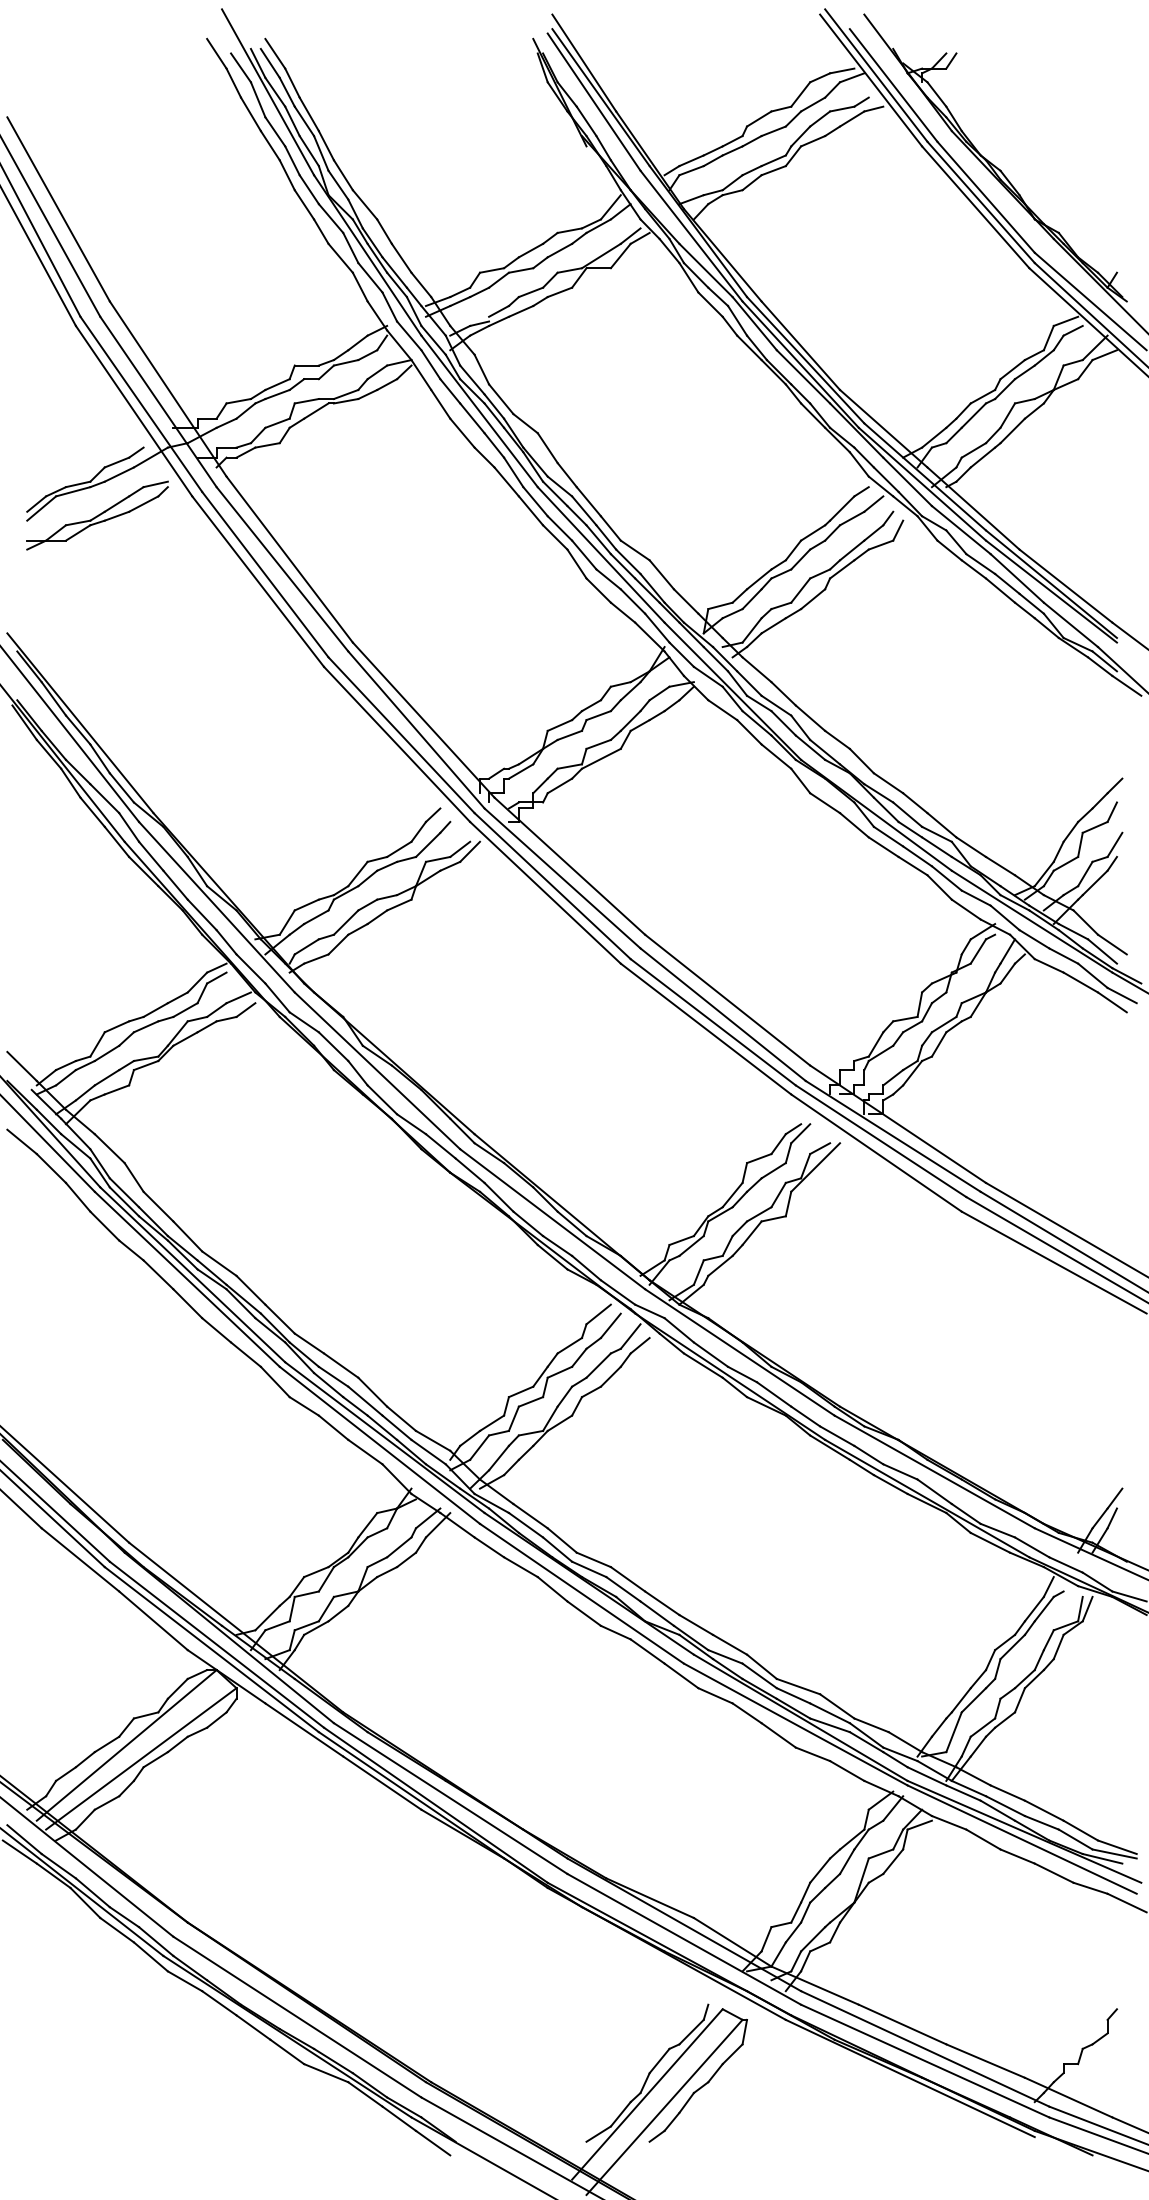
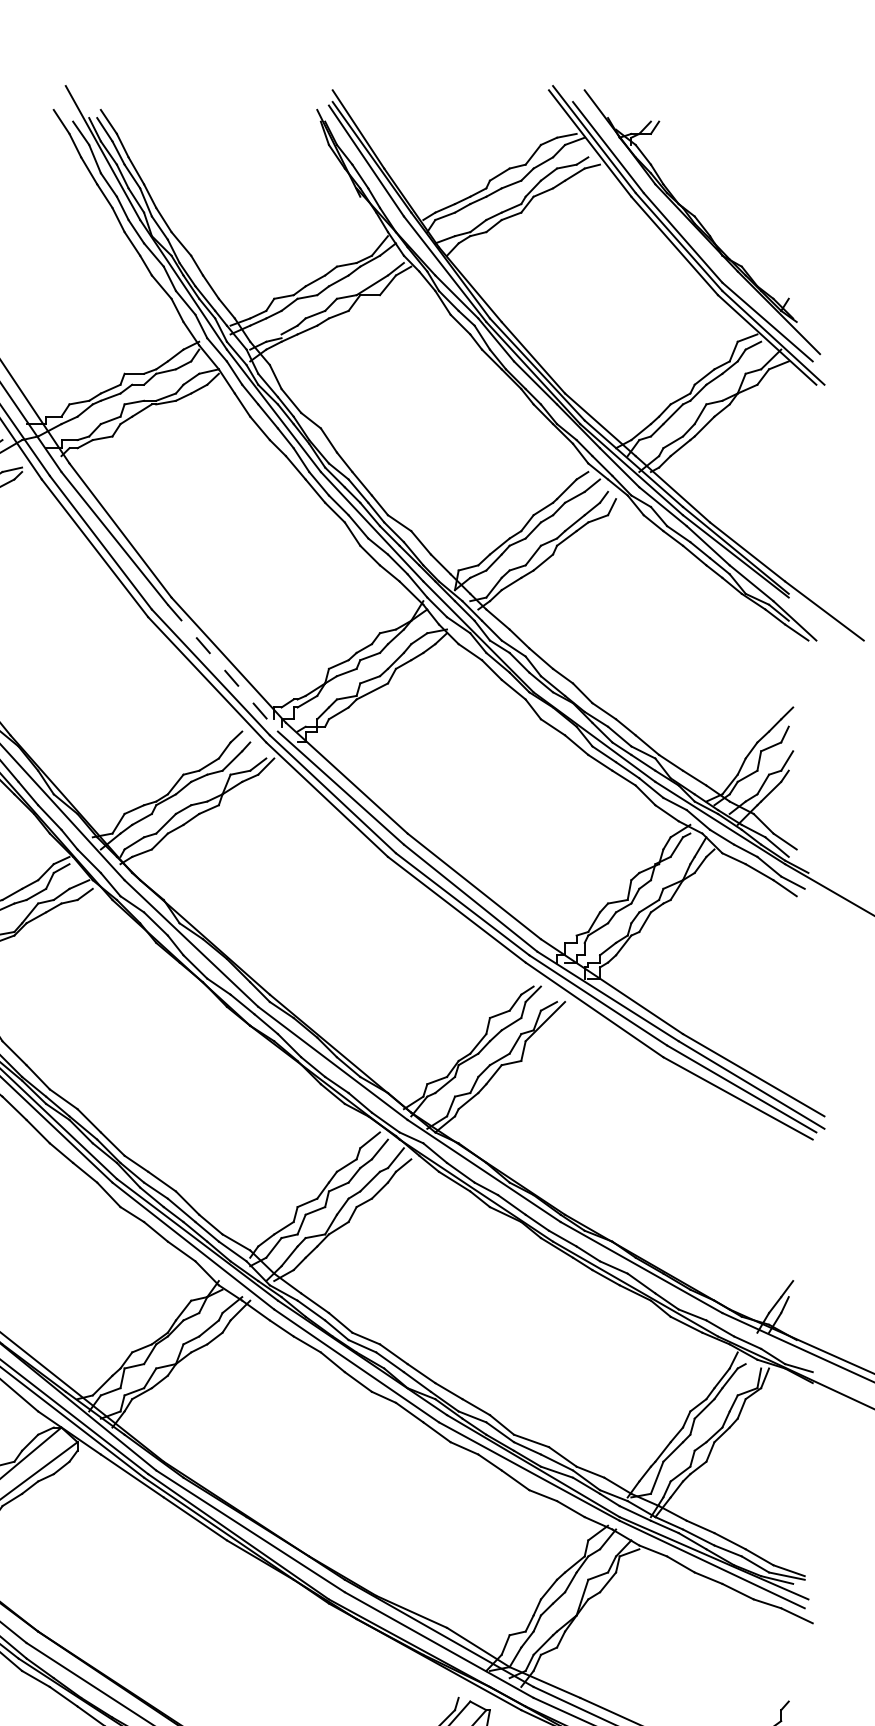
line: (416, 729) -> (222, 667), solid -> dashed

